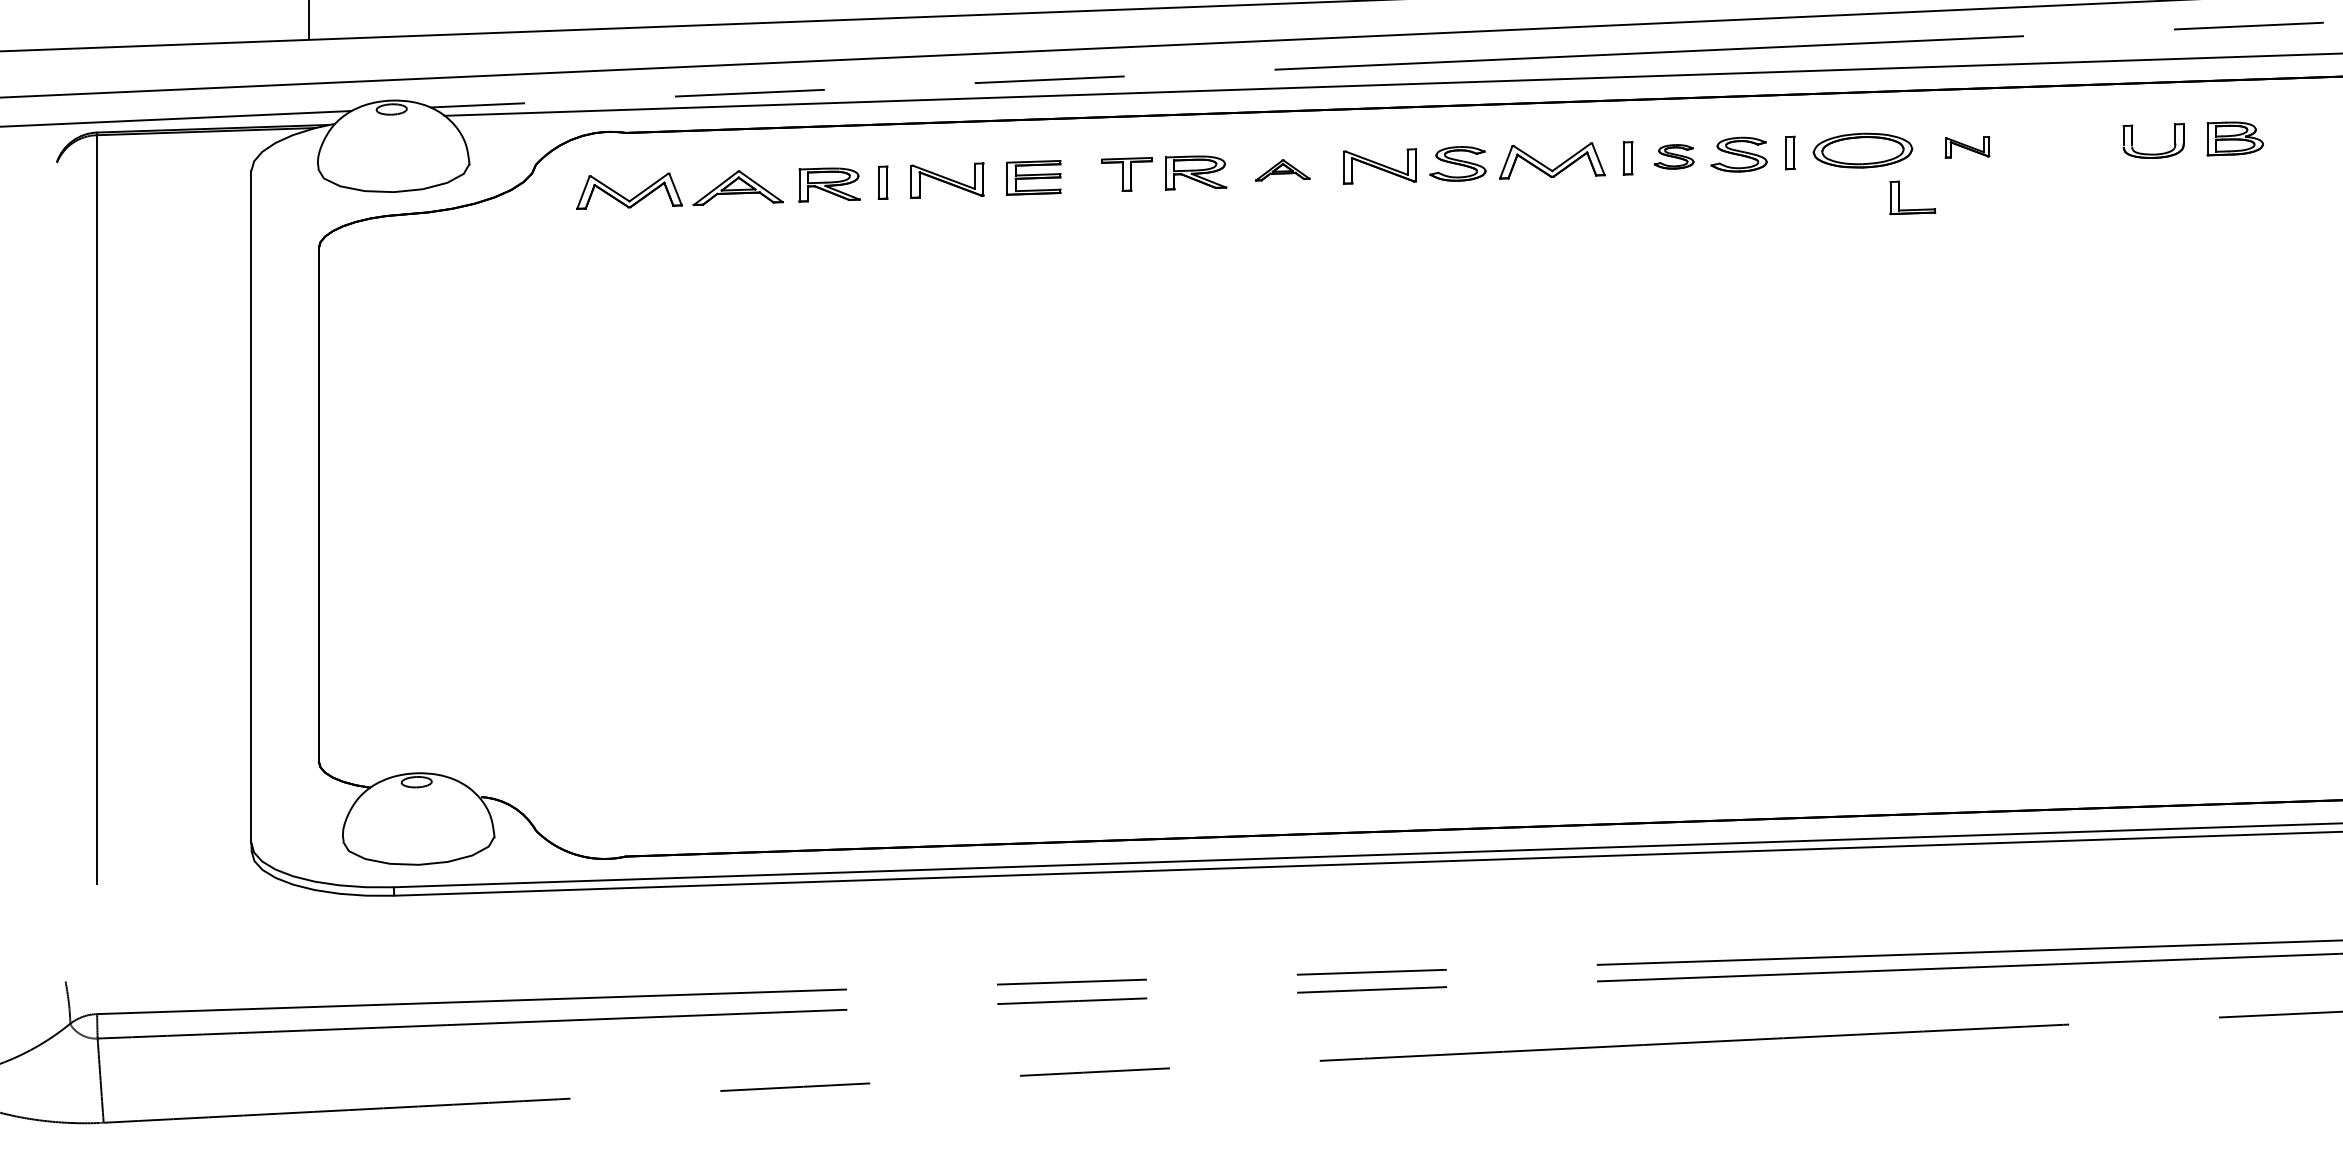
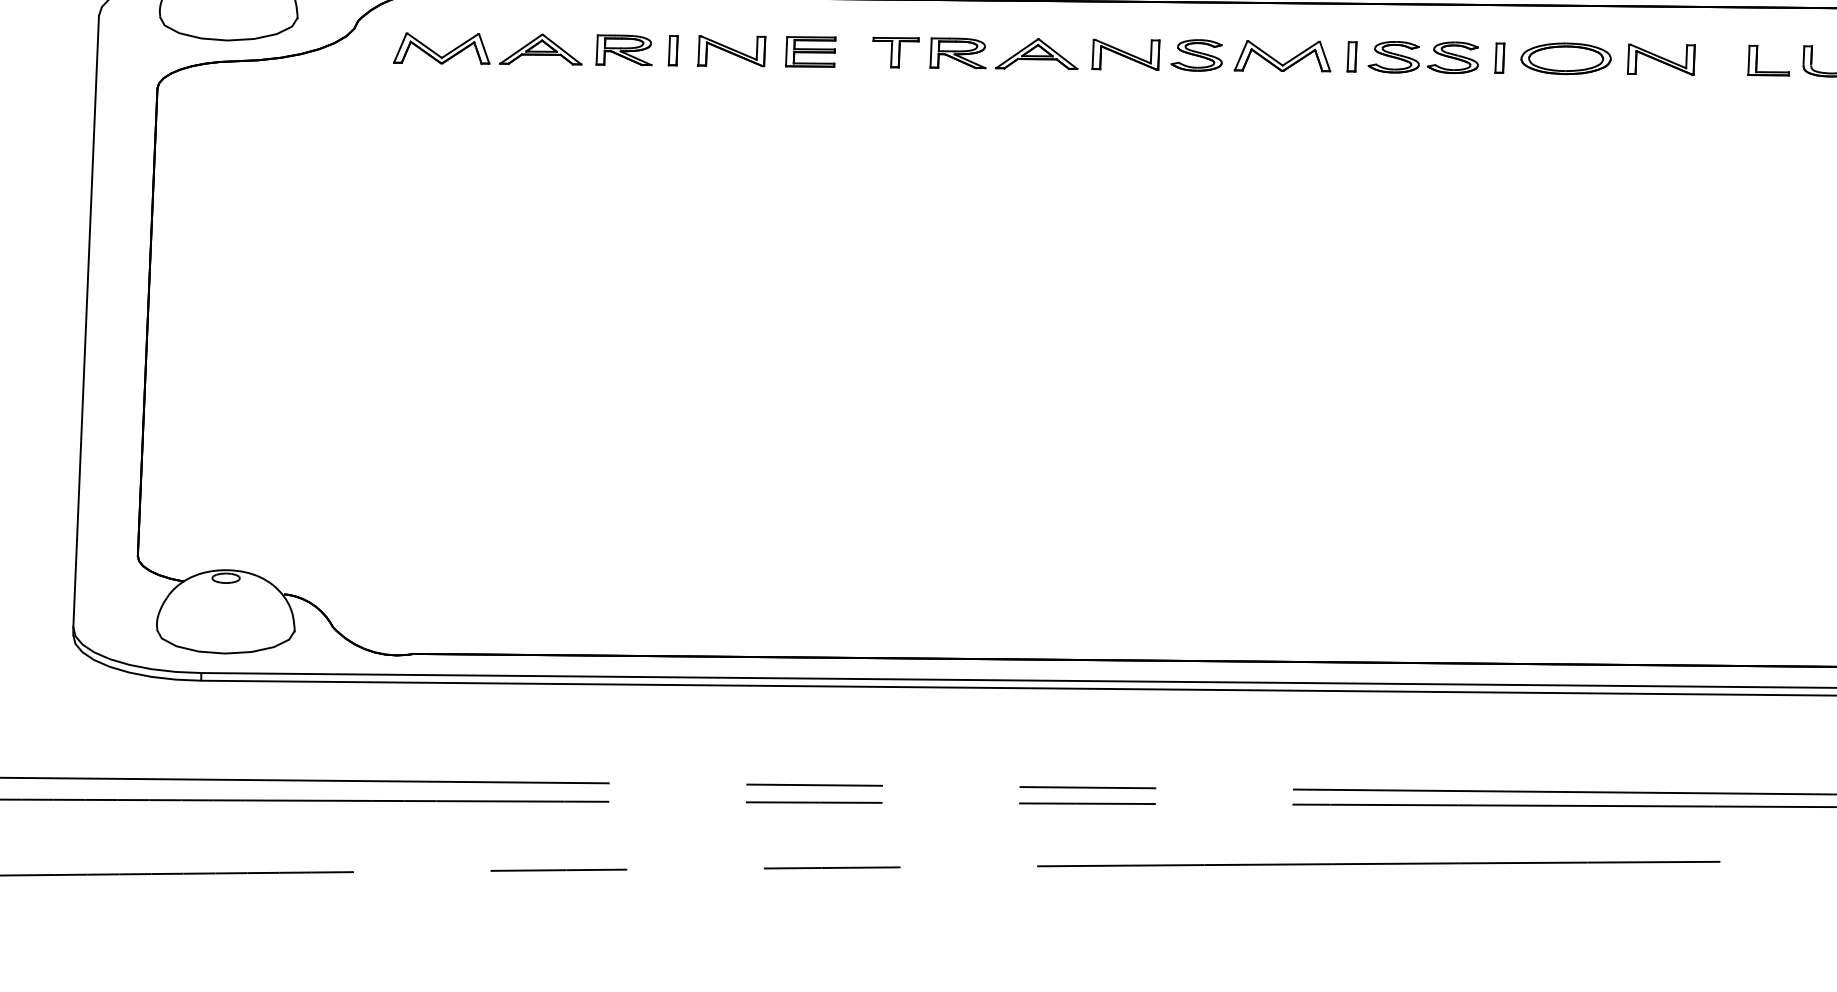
part: (1967, 147) -> (1661, 59), size x1.67
part: (1673, 156) -> (1393, 56), size x1.43
part: (1282, 170) -> (1037, 54), size x1.67
part: (1912, 209) -> (1768, 71), moved

